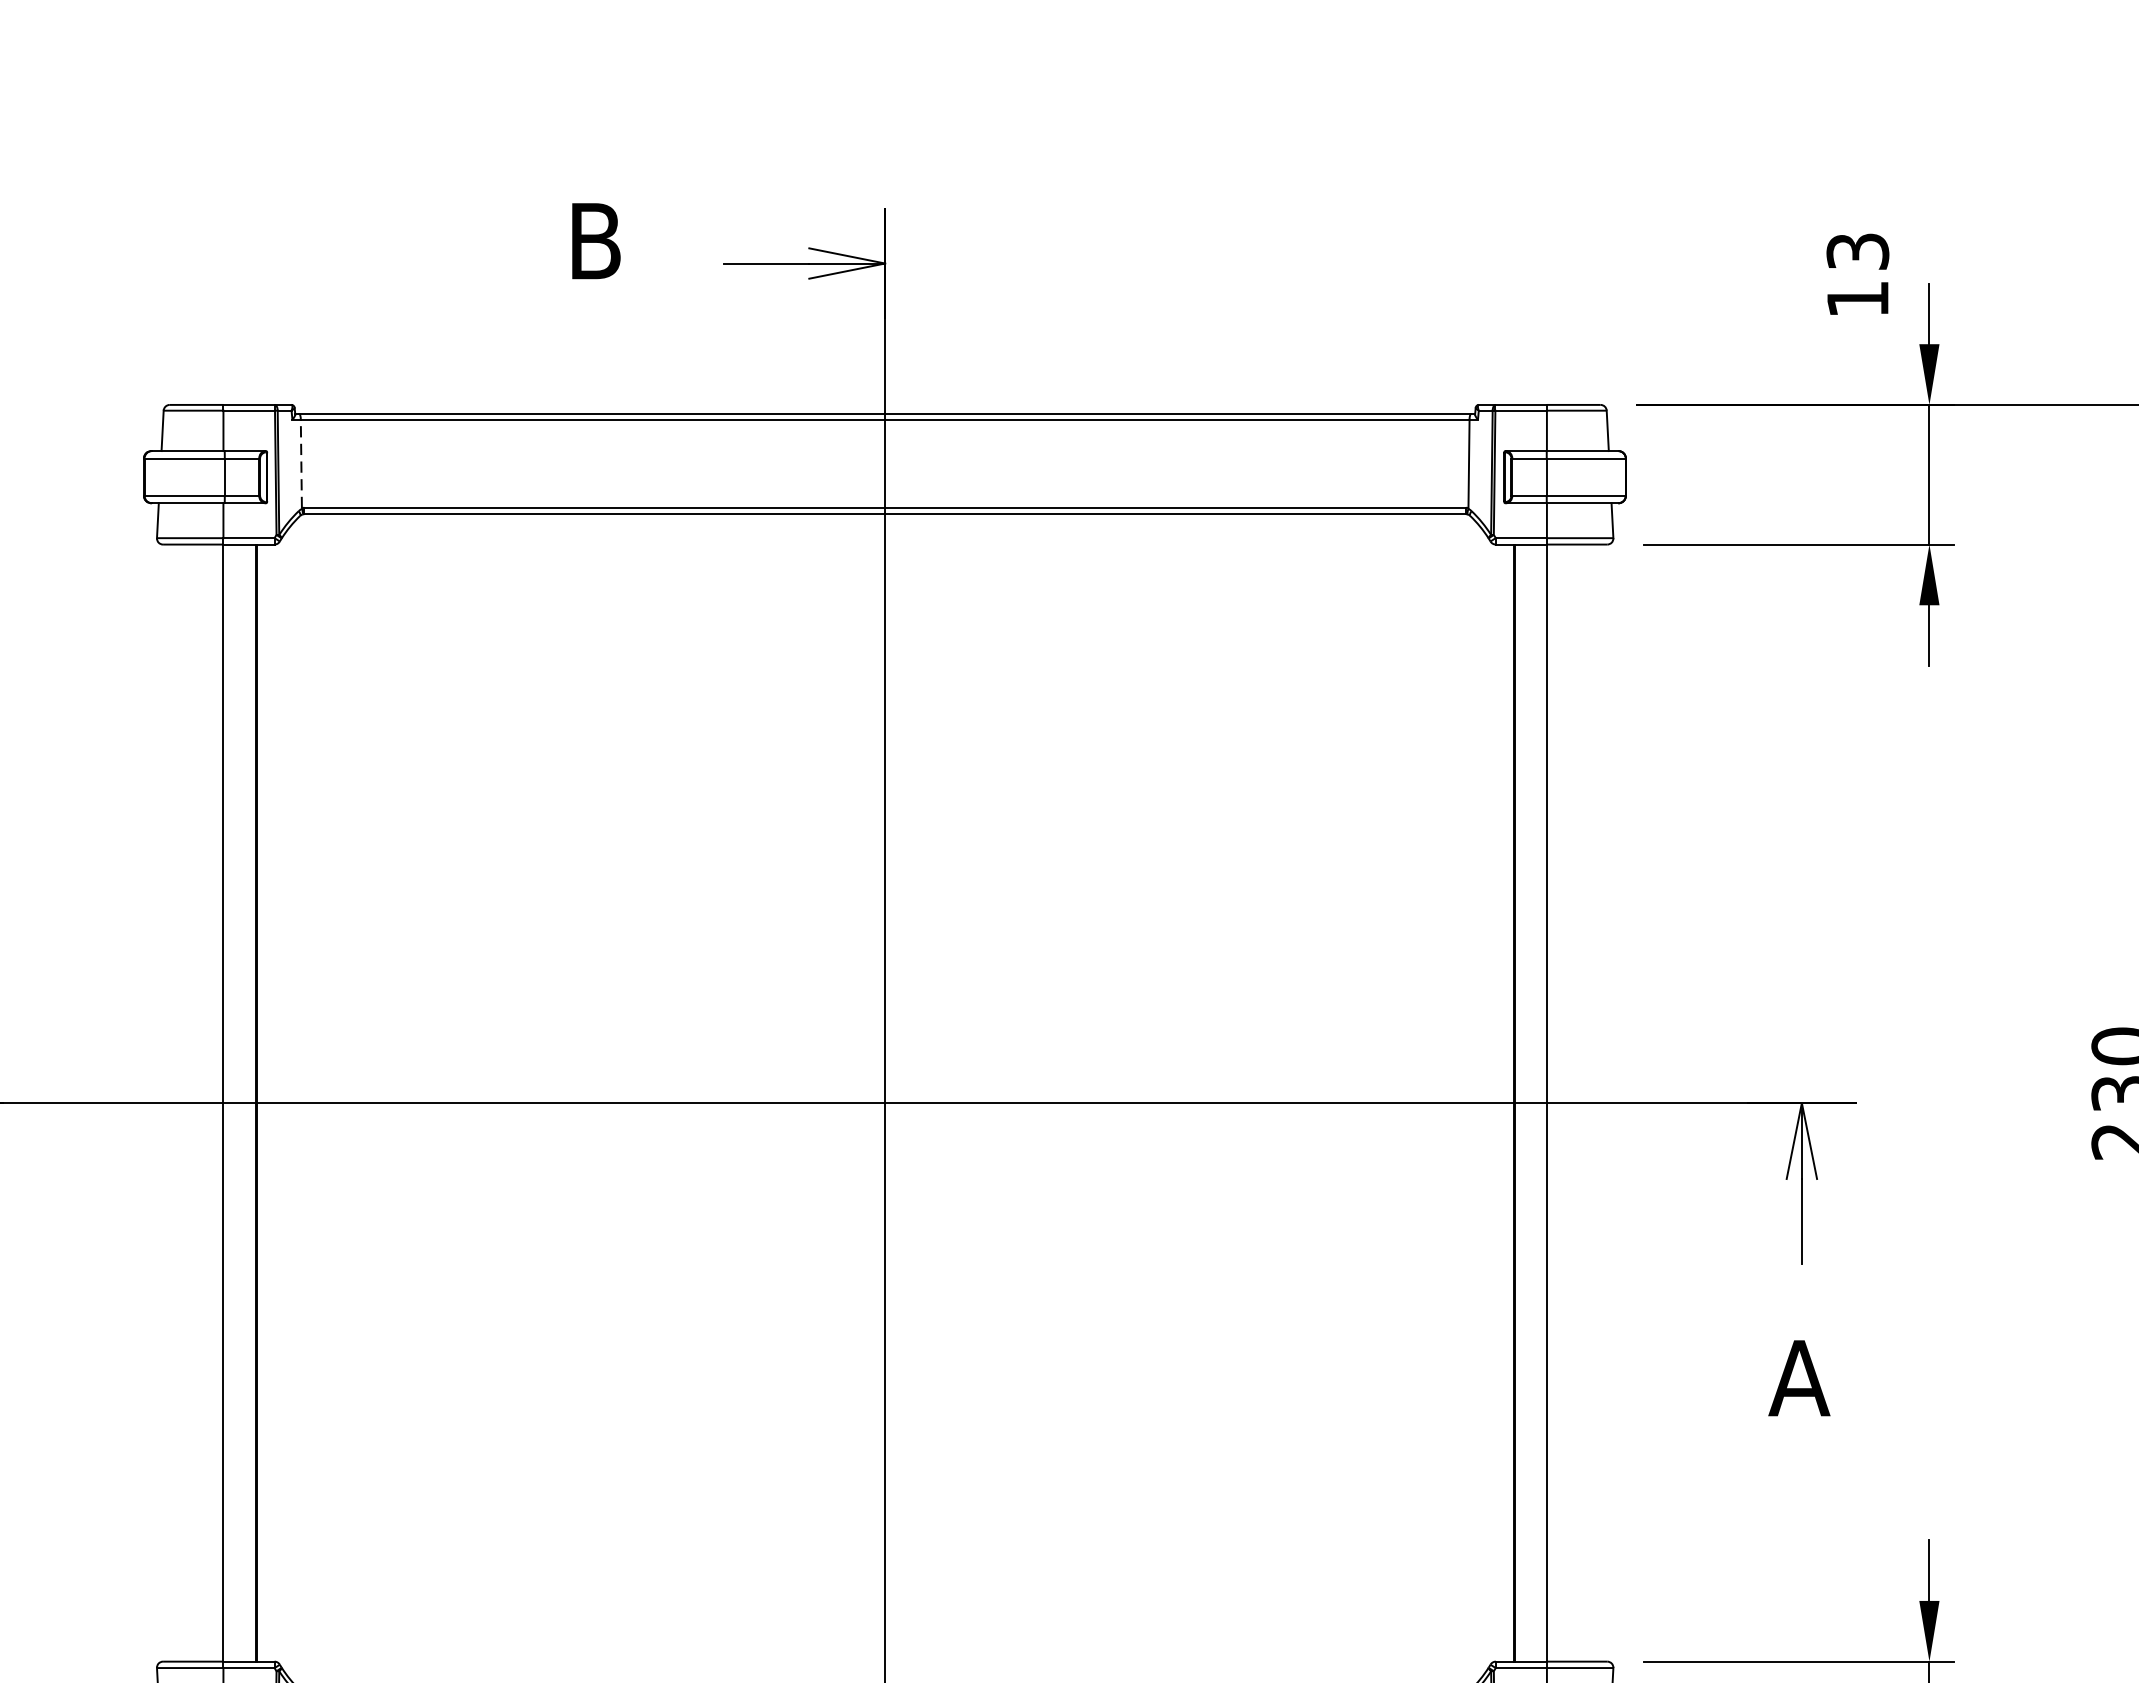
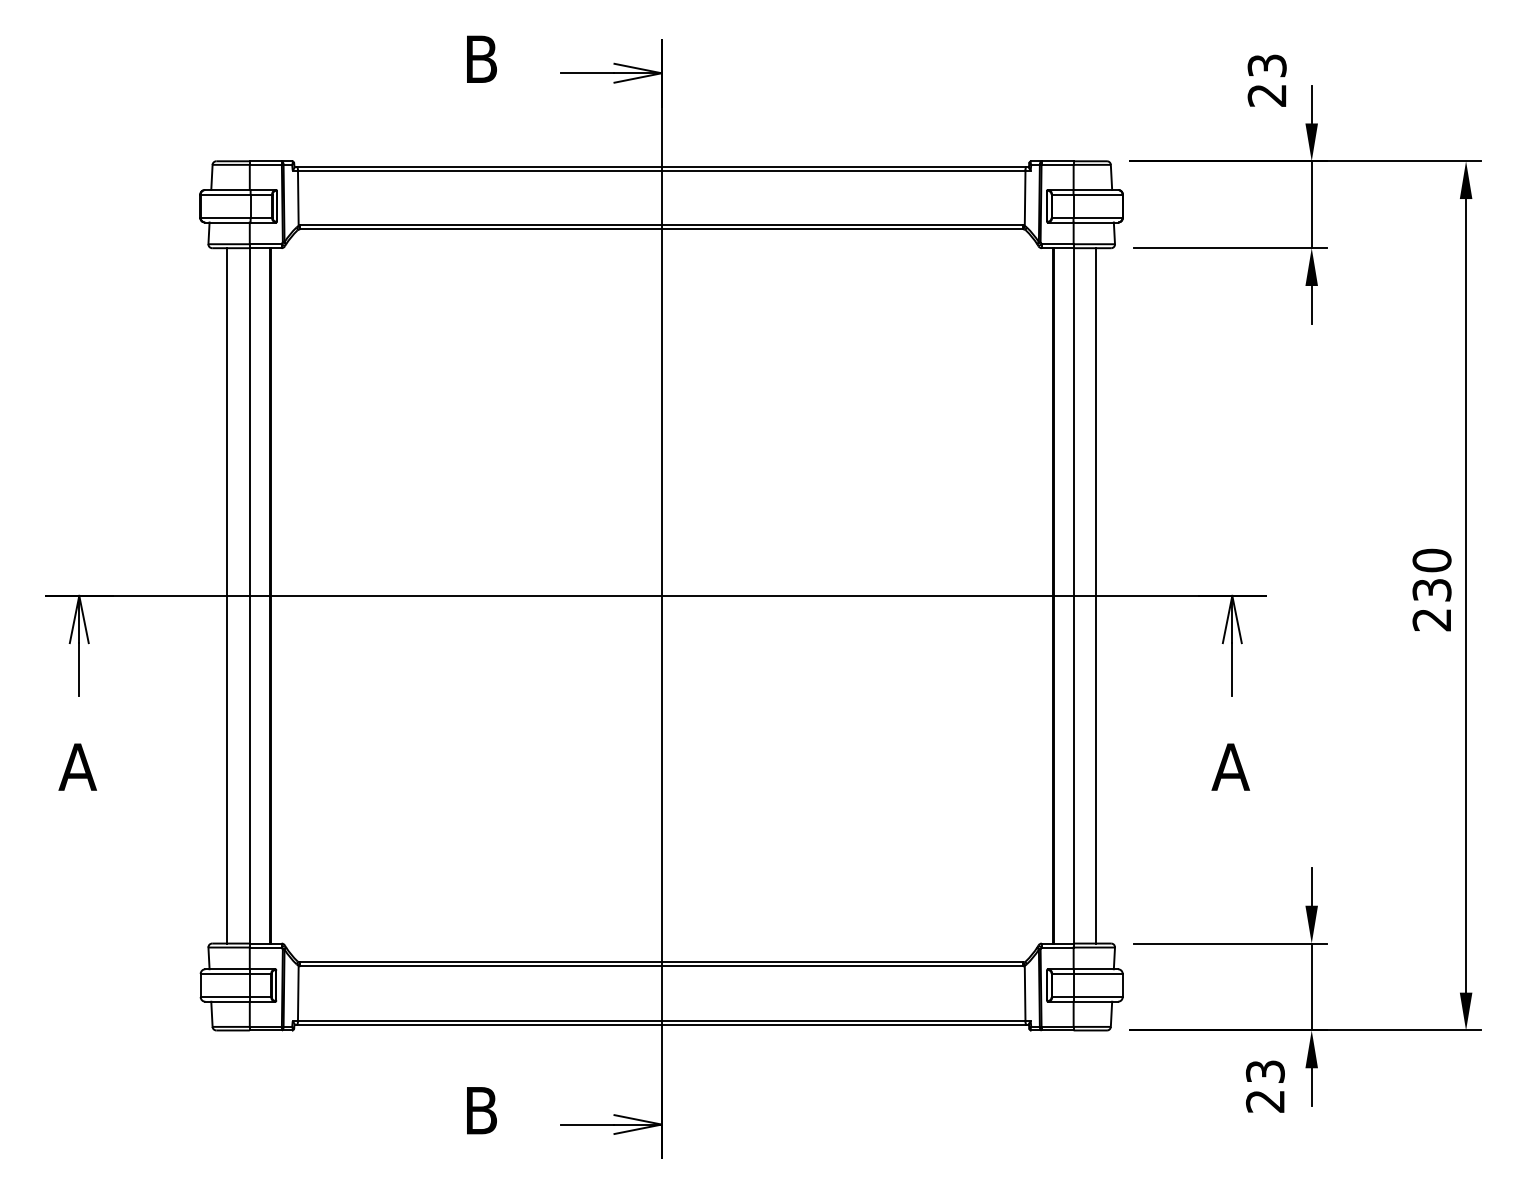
text: (1856, 299) -> (1266, 95), 13 -> 23
line: (301, 463) -> (298, 197), dashed -> solid
line: (187, 1102) -> (227, 595), added
line: (1583, 1102) -> (1096, 595), added

